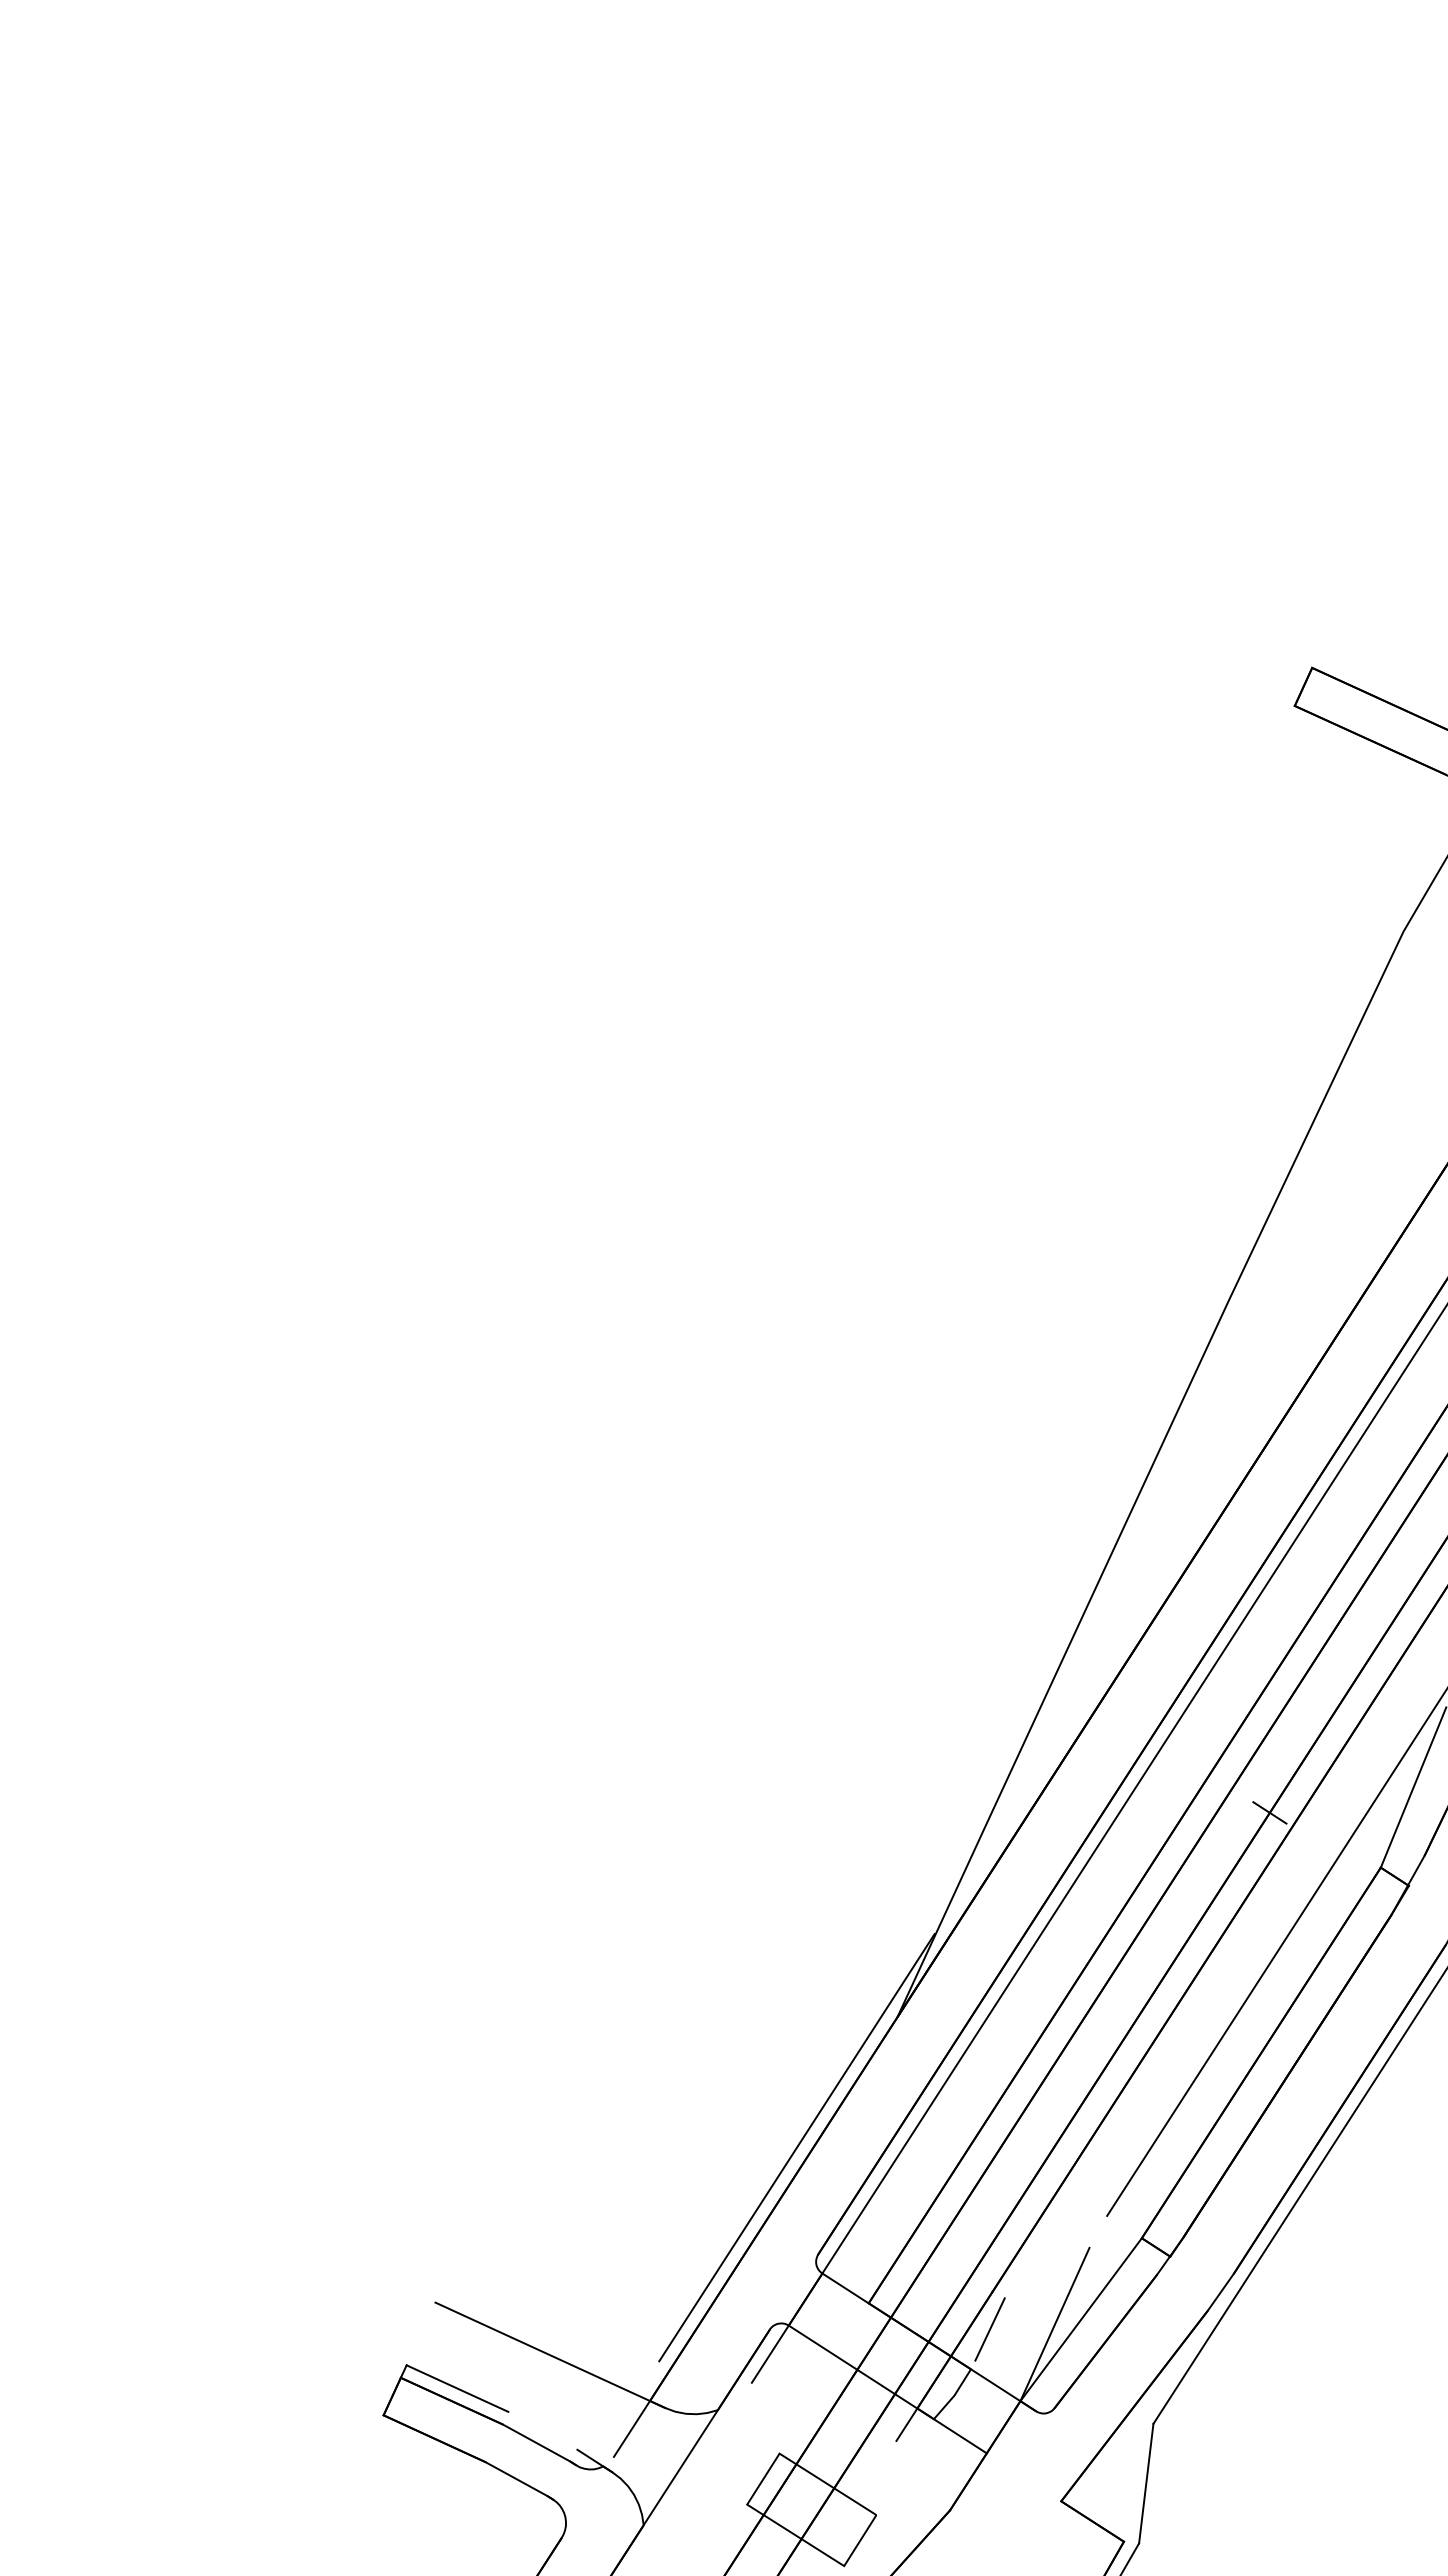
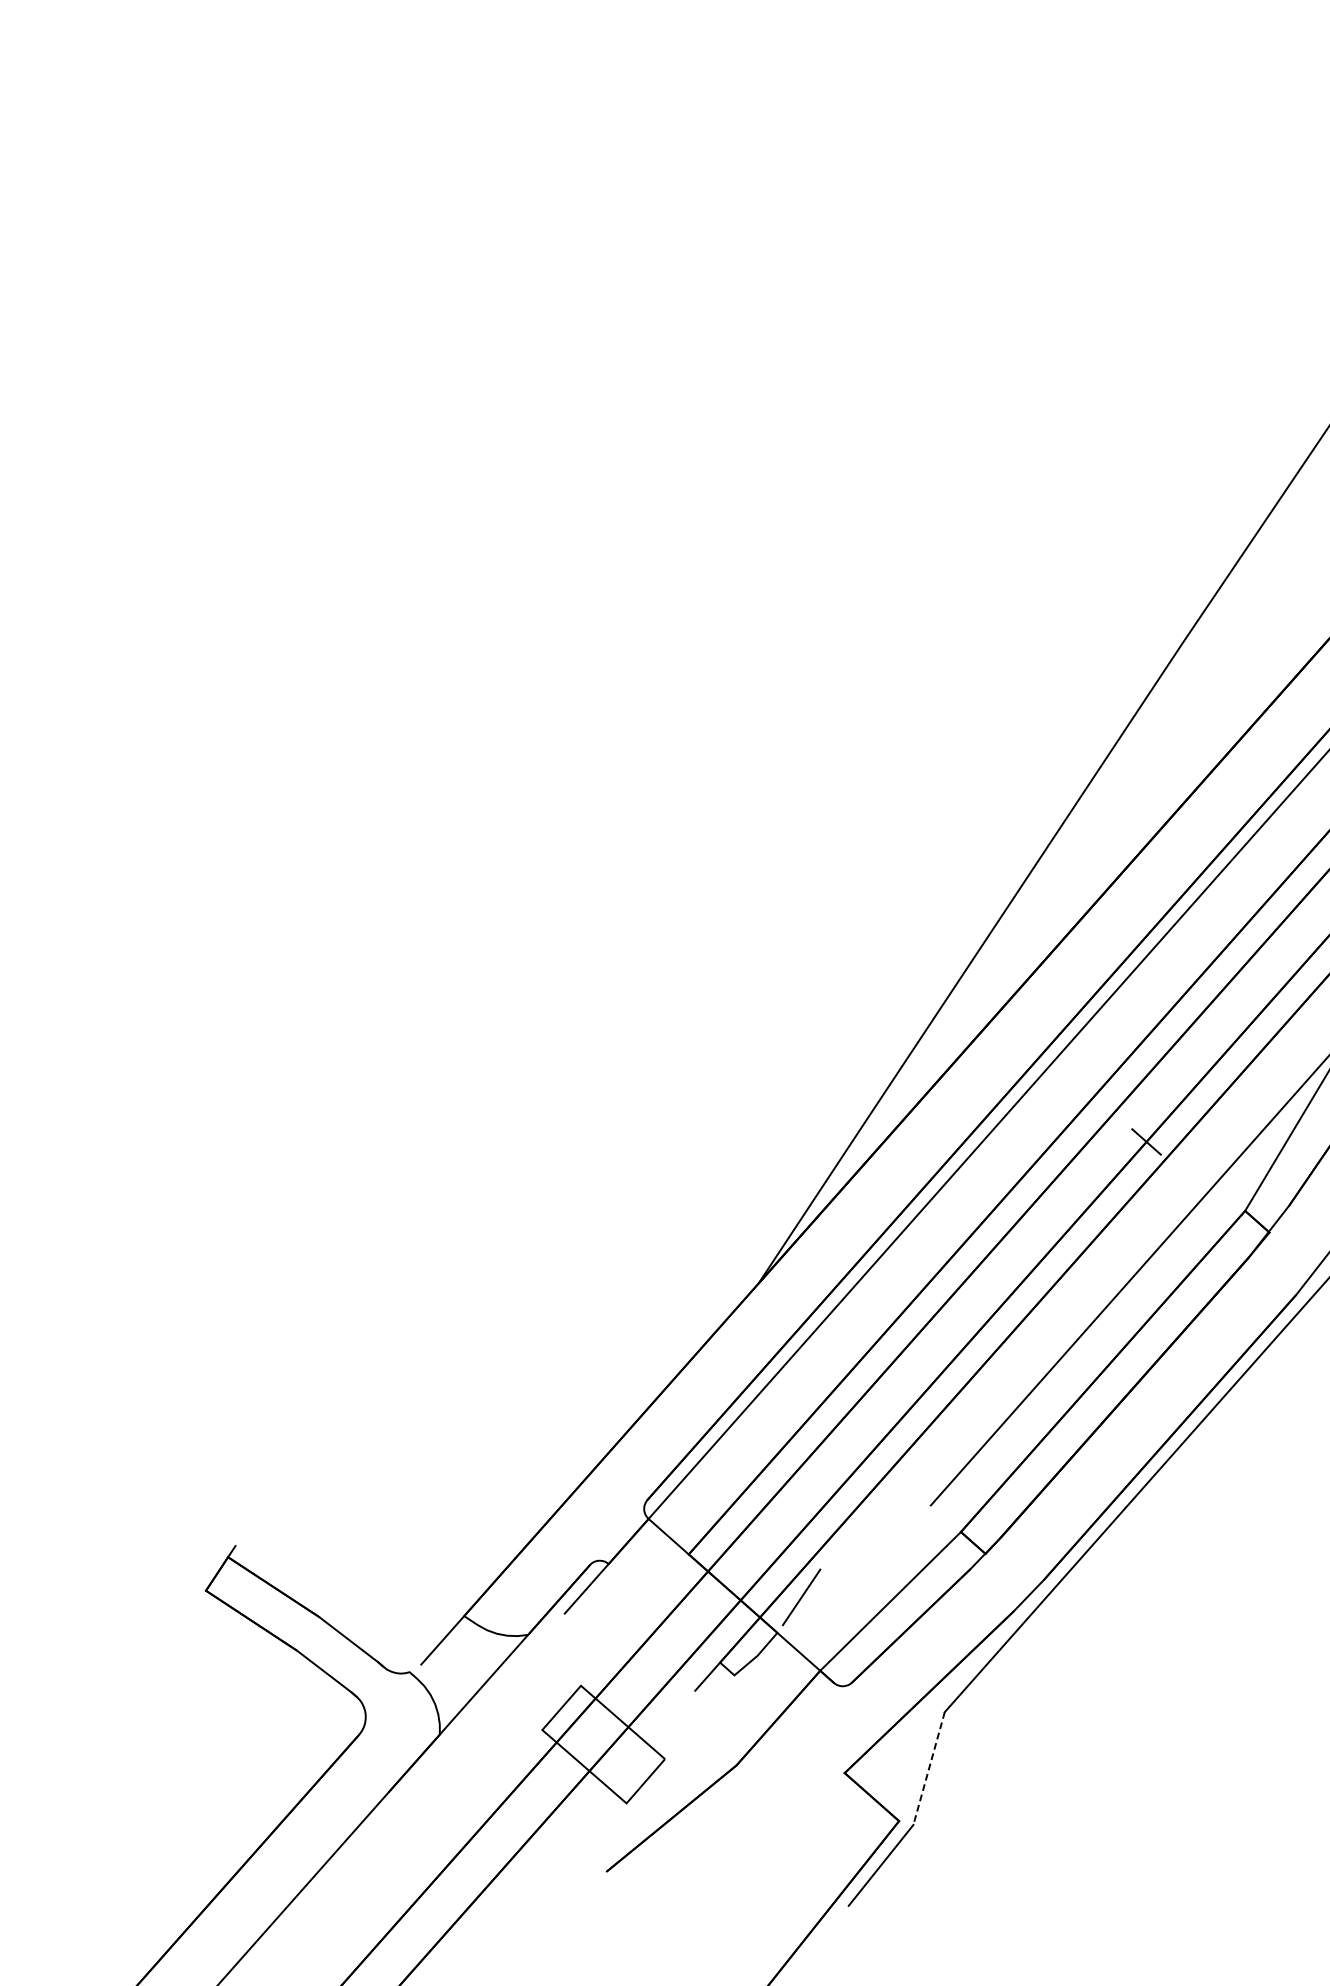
line: (796, 2147) -> (642, 1393), removed
line: (1054, 2324) -> (864, 1602), removed
line: (550, 2355) -> (375, 1557), removed
line: (457, 2388) -> (280, 1575), removed
line: (887, 2389) -> (694, 1640), removed
line: (594, 2460) -> (402, 1665), removed
line: (1146, 2484) -> (929, 1769), solid -> dashed

